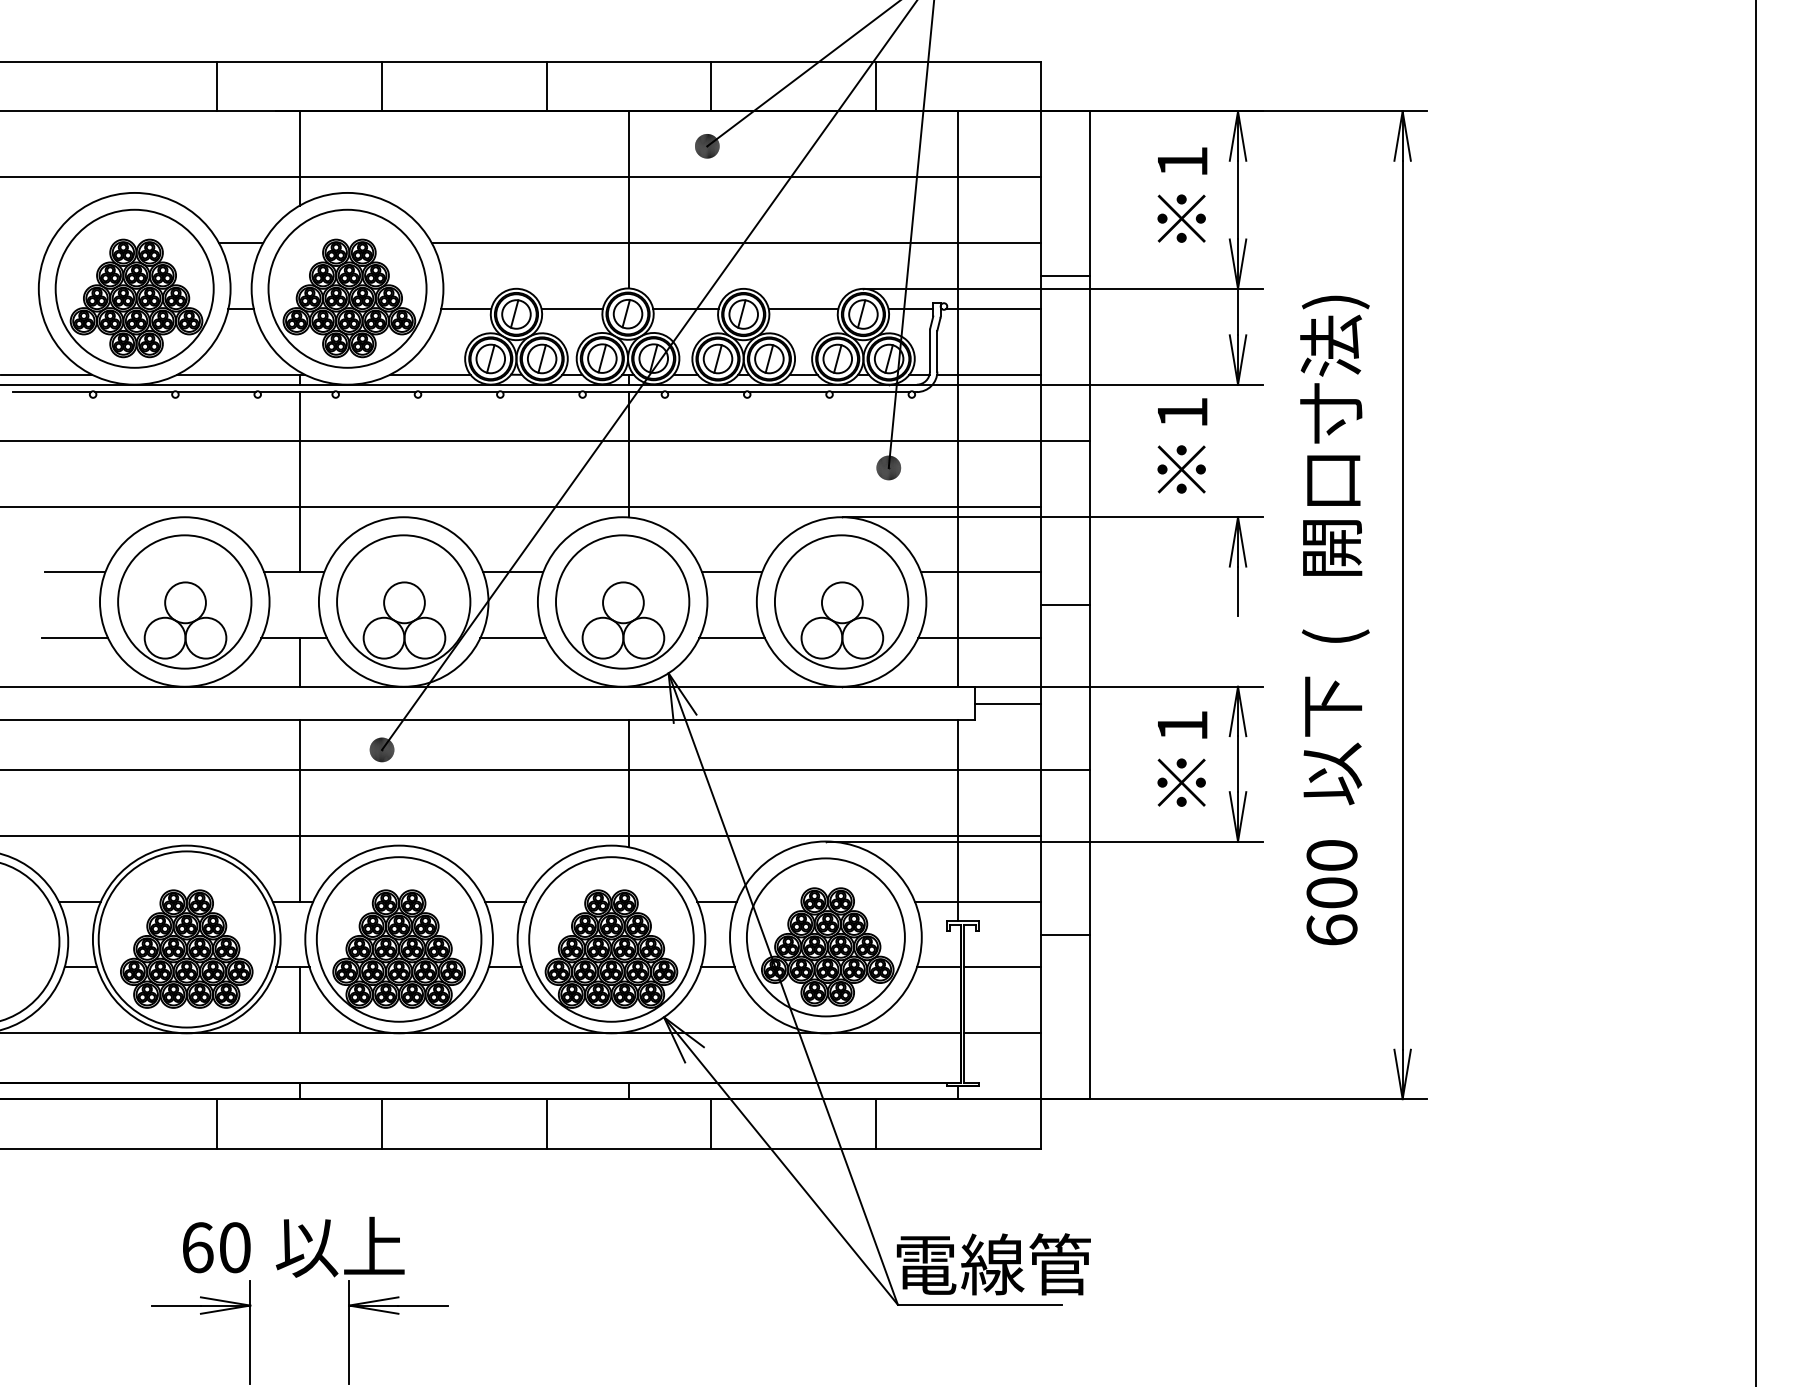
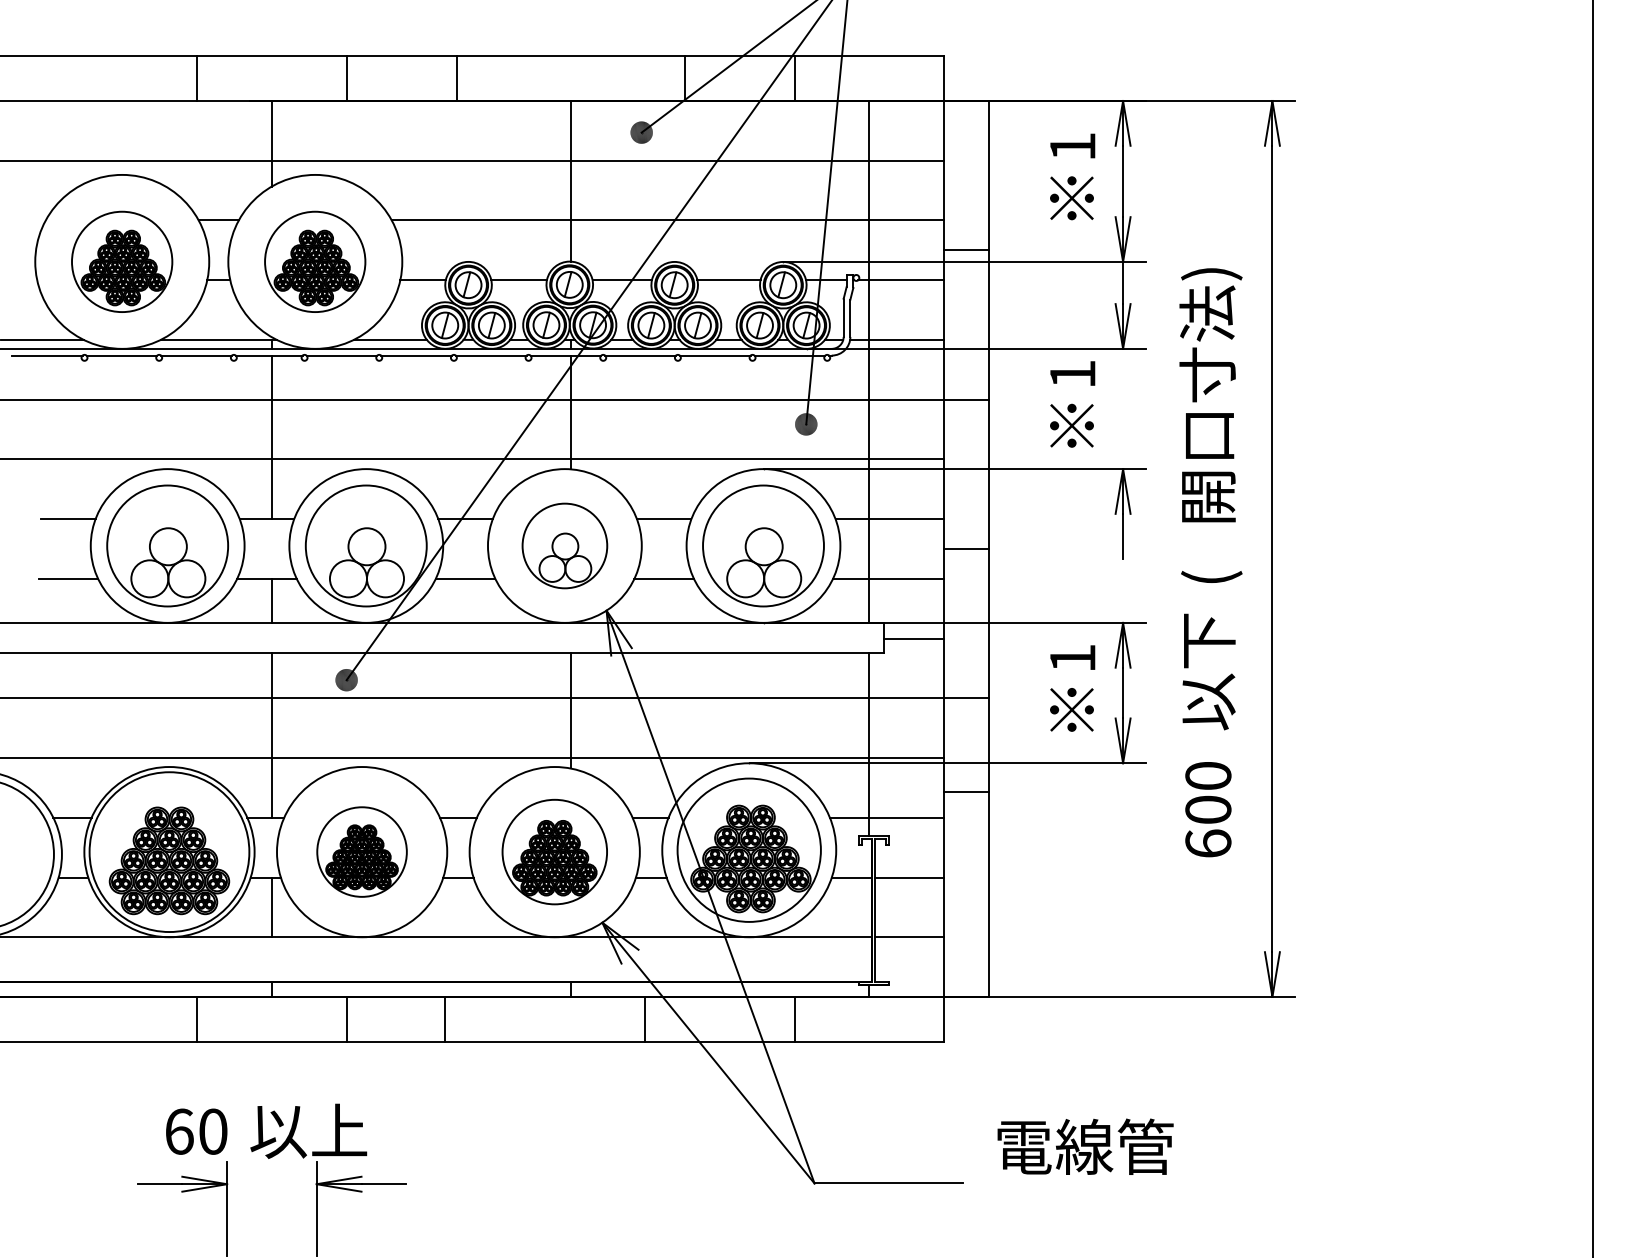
line: (546, 86) -> (456, 78), moved
line: (711, 86) -> (685, 78), moved
part: (133, 288) -> (121, 261), size x0.7
part: (346, 288) -> (314, 261), size x0.7
part: (622, 601) -> (564, 545), size x0.7
line: (1064, 934) -> (965, 791), moved
part: (398, 938) -> (361, 851), size x0.6
part: (611, 938) -> (554, 851), size x0.7
line: (546, 1122) -> (444, 1018), moved
text: (993, 1263) -> (1085, 1146), moved

